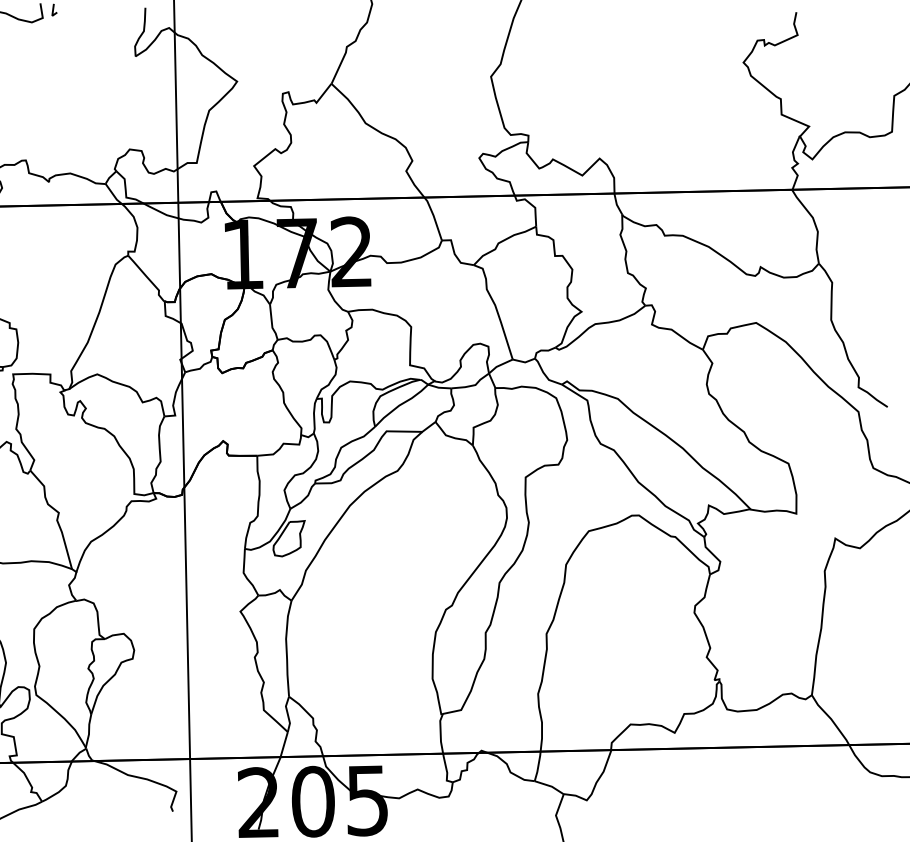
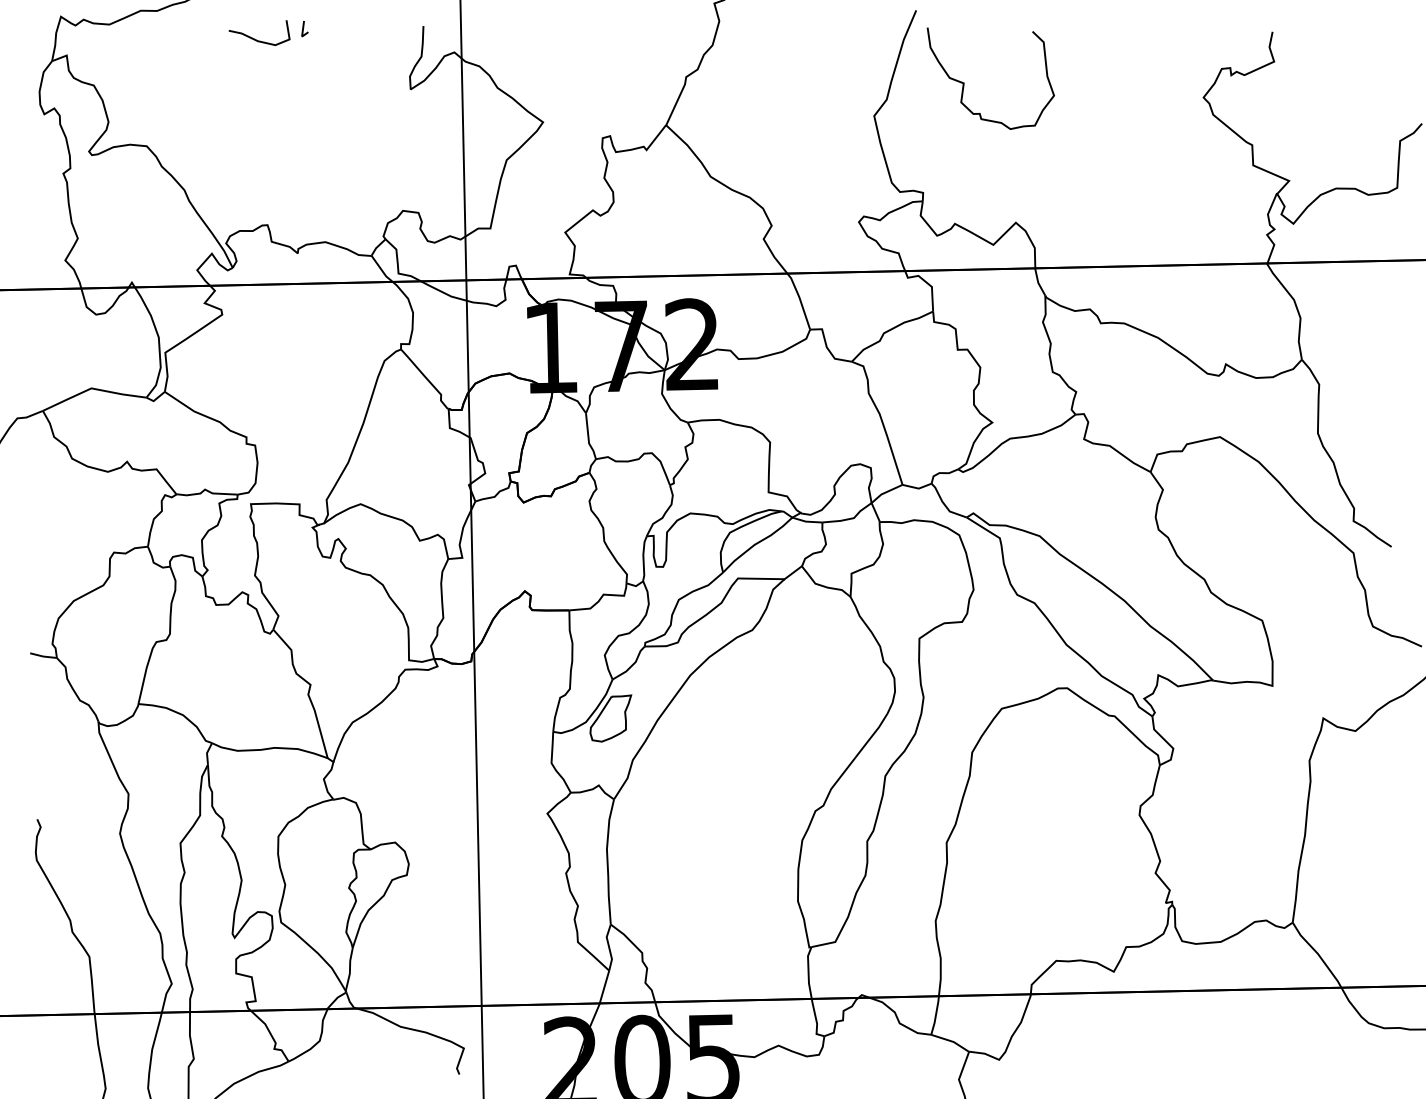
curve: (560, 51) -> (964, 82), added

